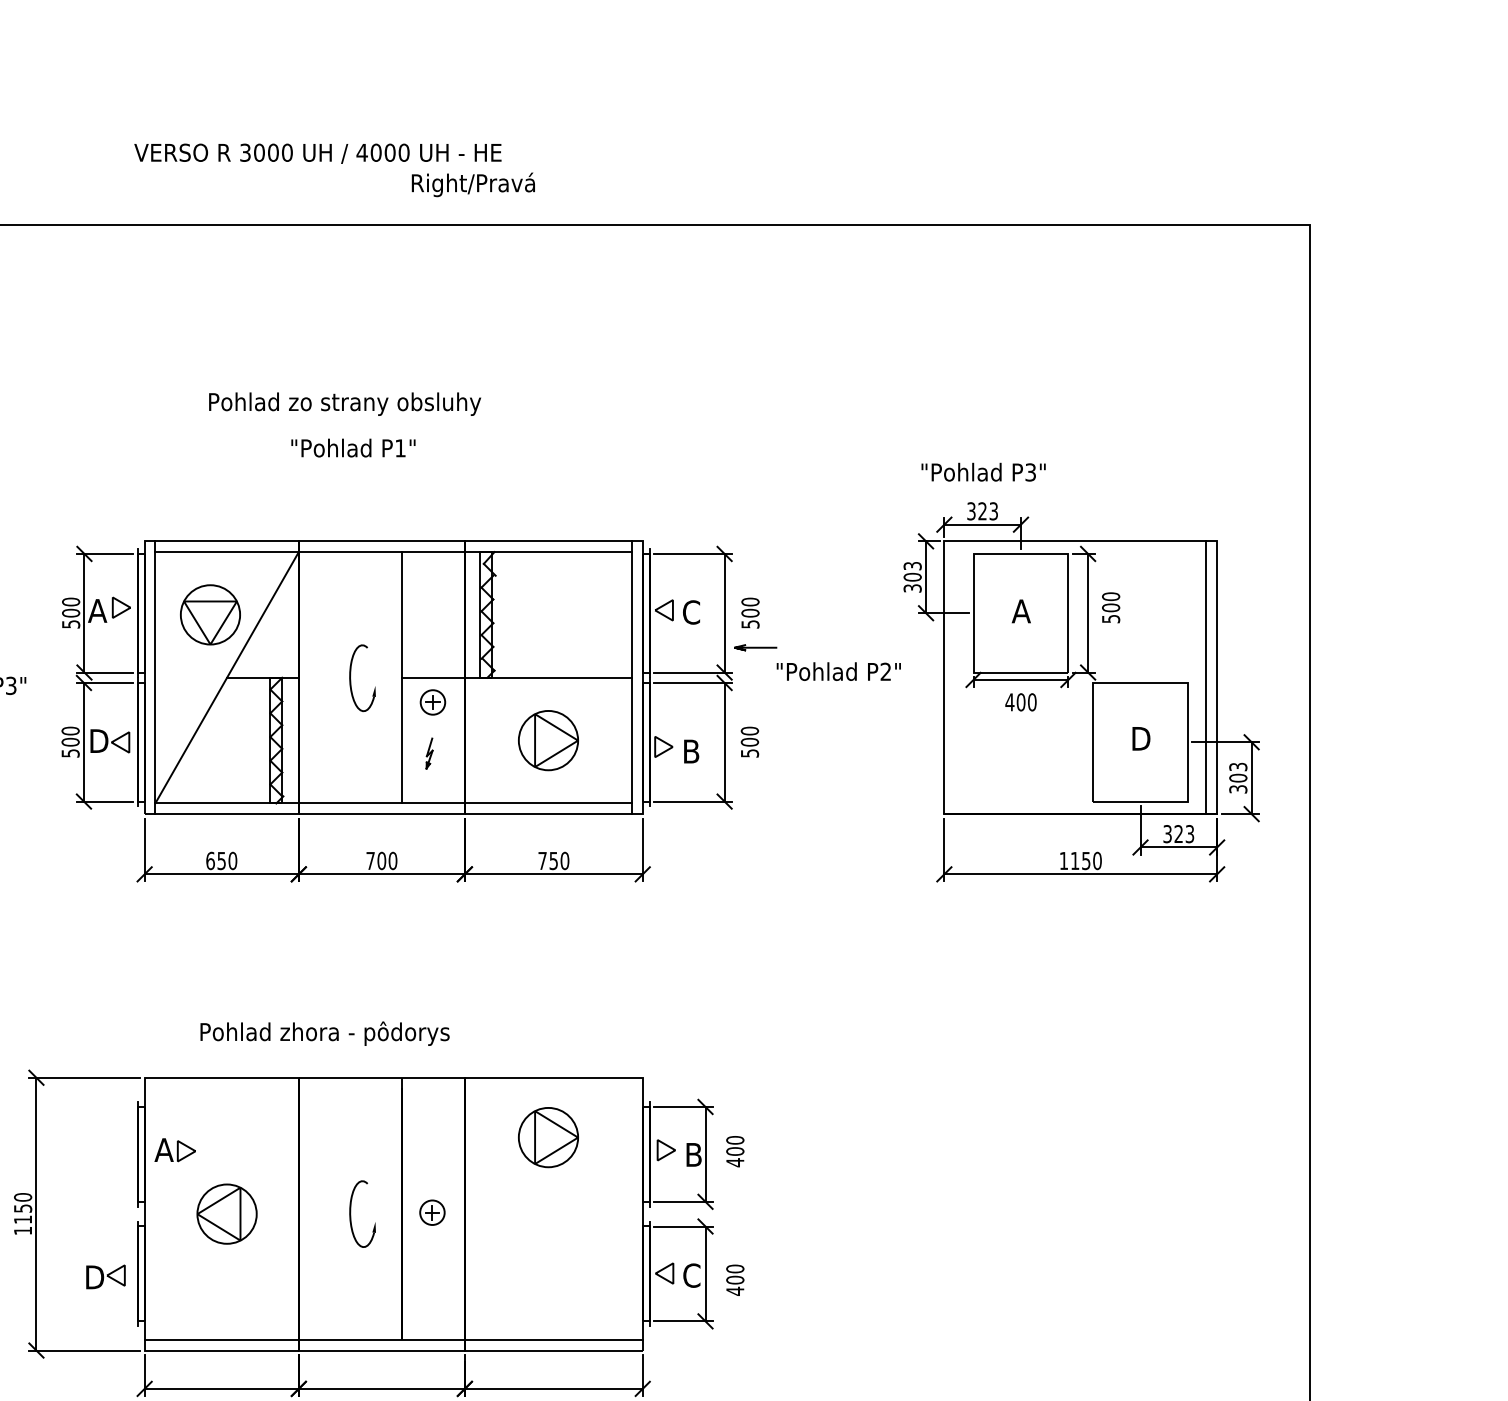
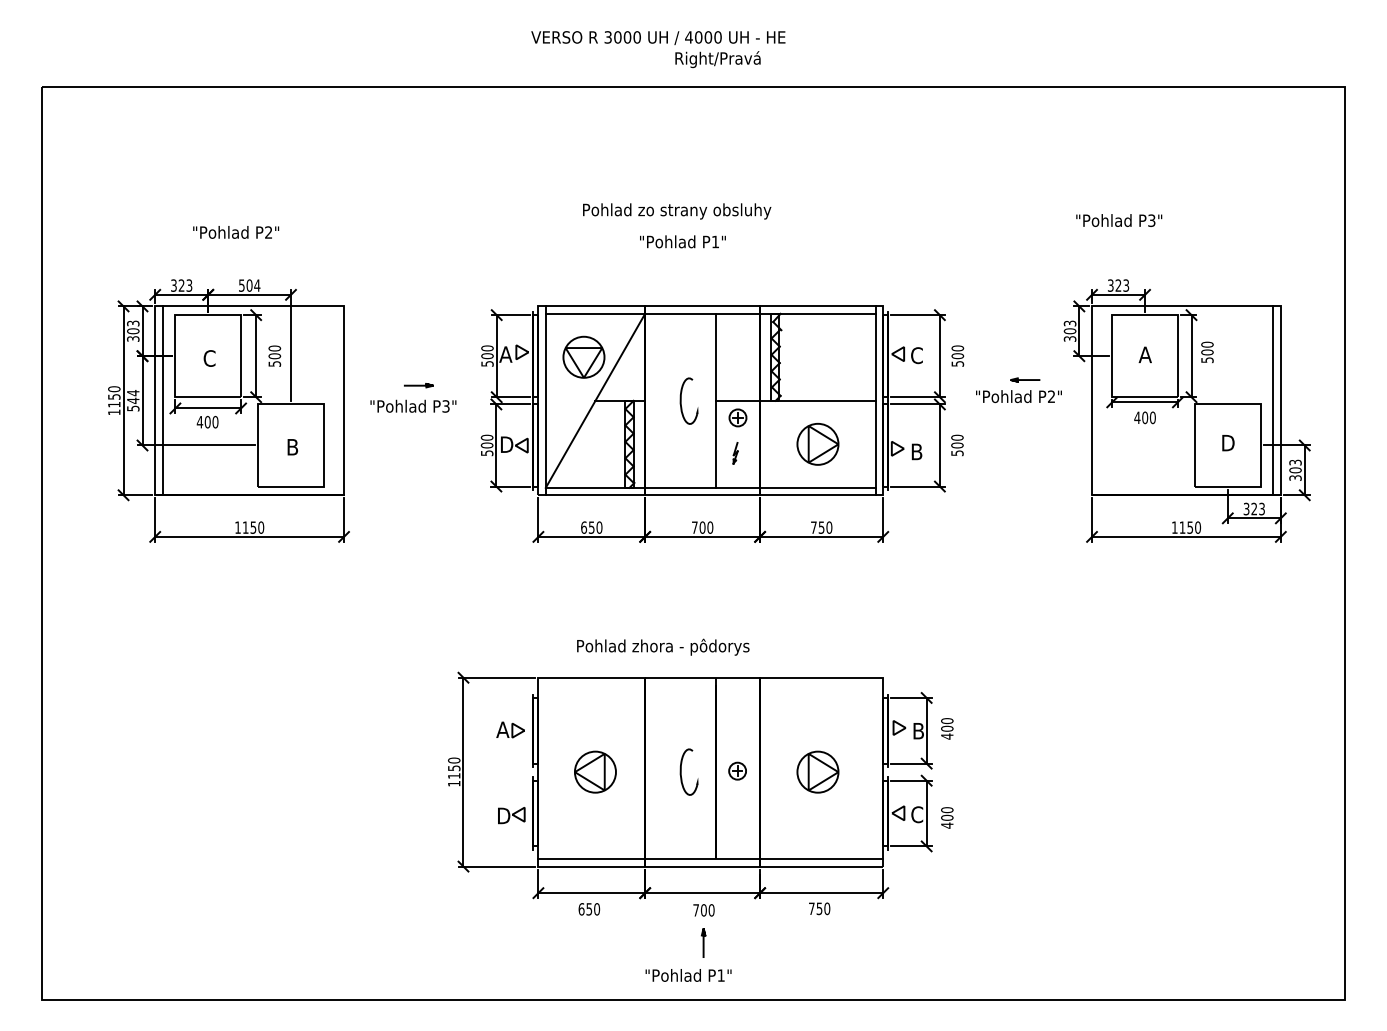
text: (472, 184) -> (717, 59), moved
text: (984, 472) -> (1119, 220), moved
line: (755, 646) -> (1025, 379), moved
part: (547, 1136) -> (817, 771), moved
part: (175, 1149) -> (510, 729), moved

